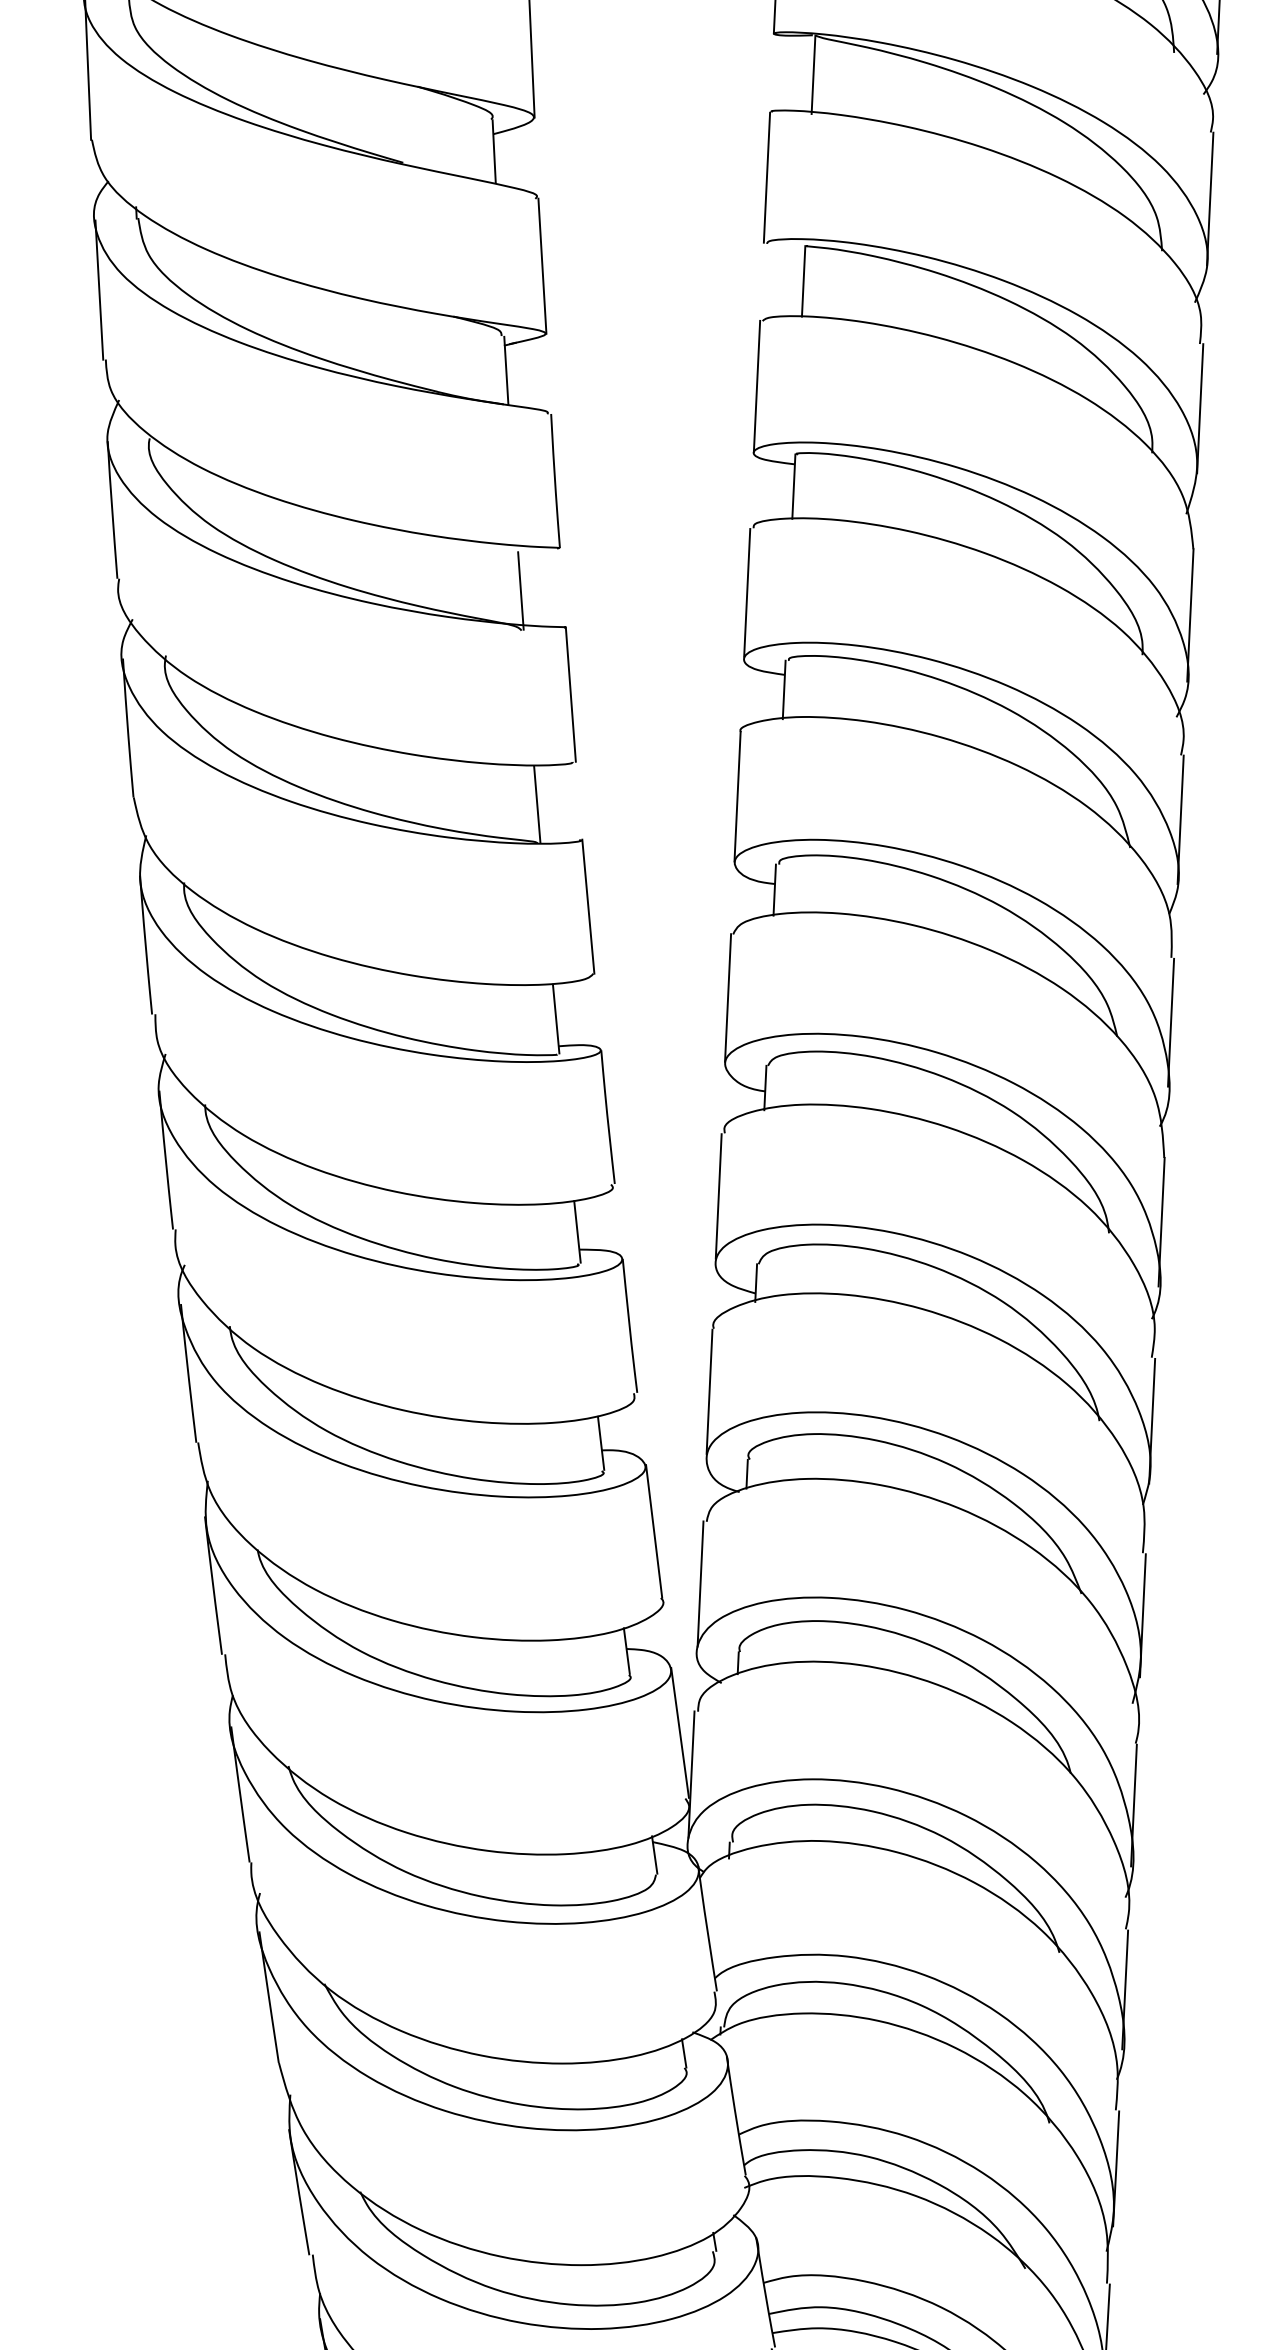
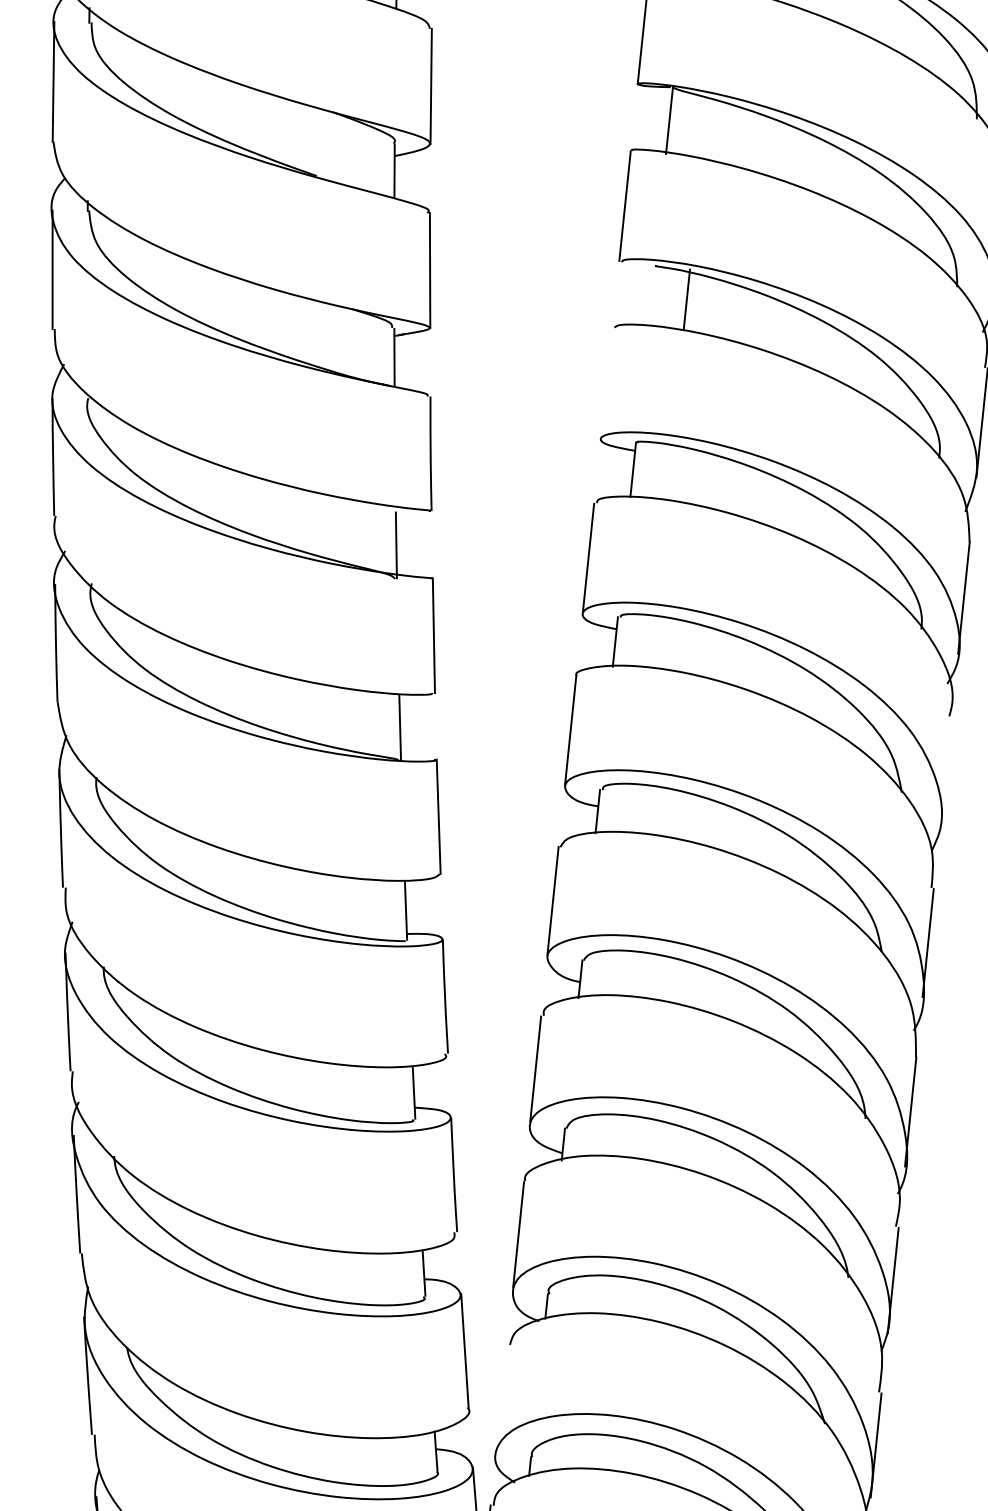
line: (803, 281) -> (686, 299), moved
line: (756, 385) -> (606, 382), removed
line: (1180, 819) -> (945, 770), removed
line: (700, 1583) -> (501, 1397), removed

